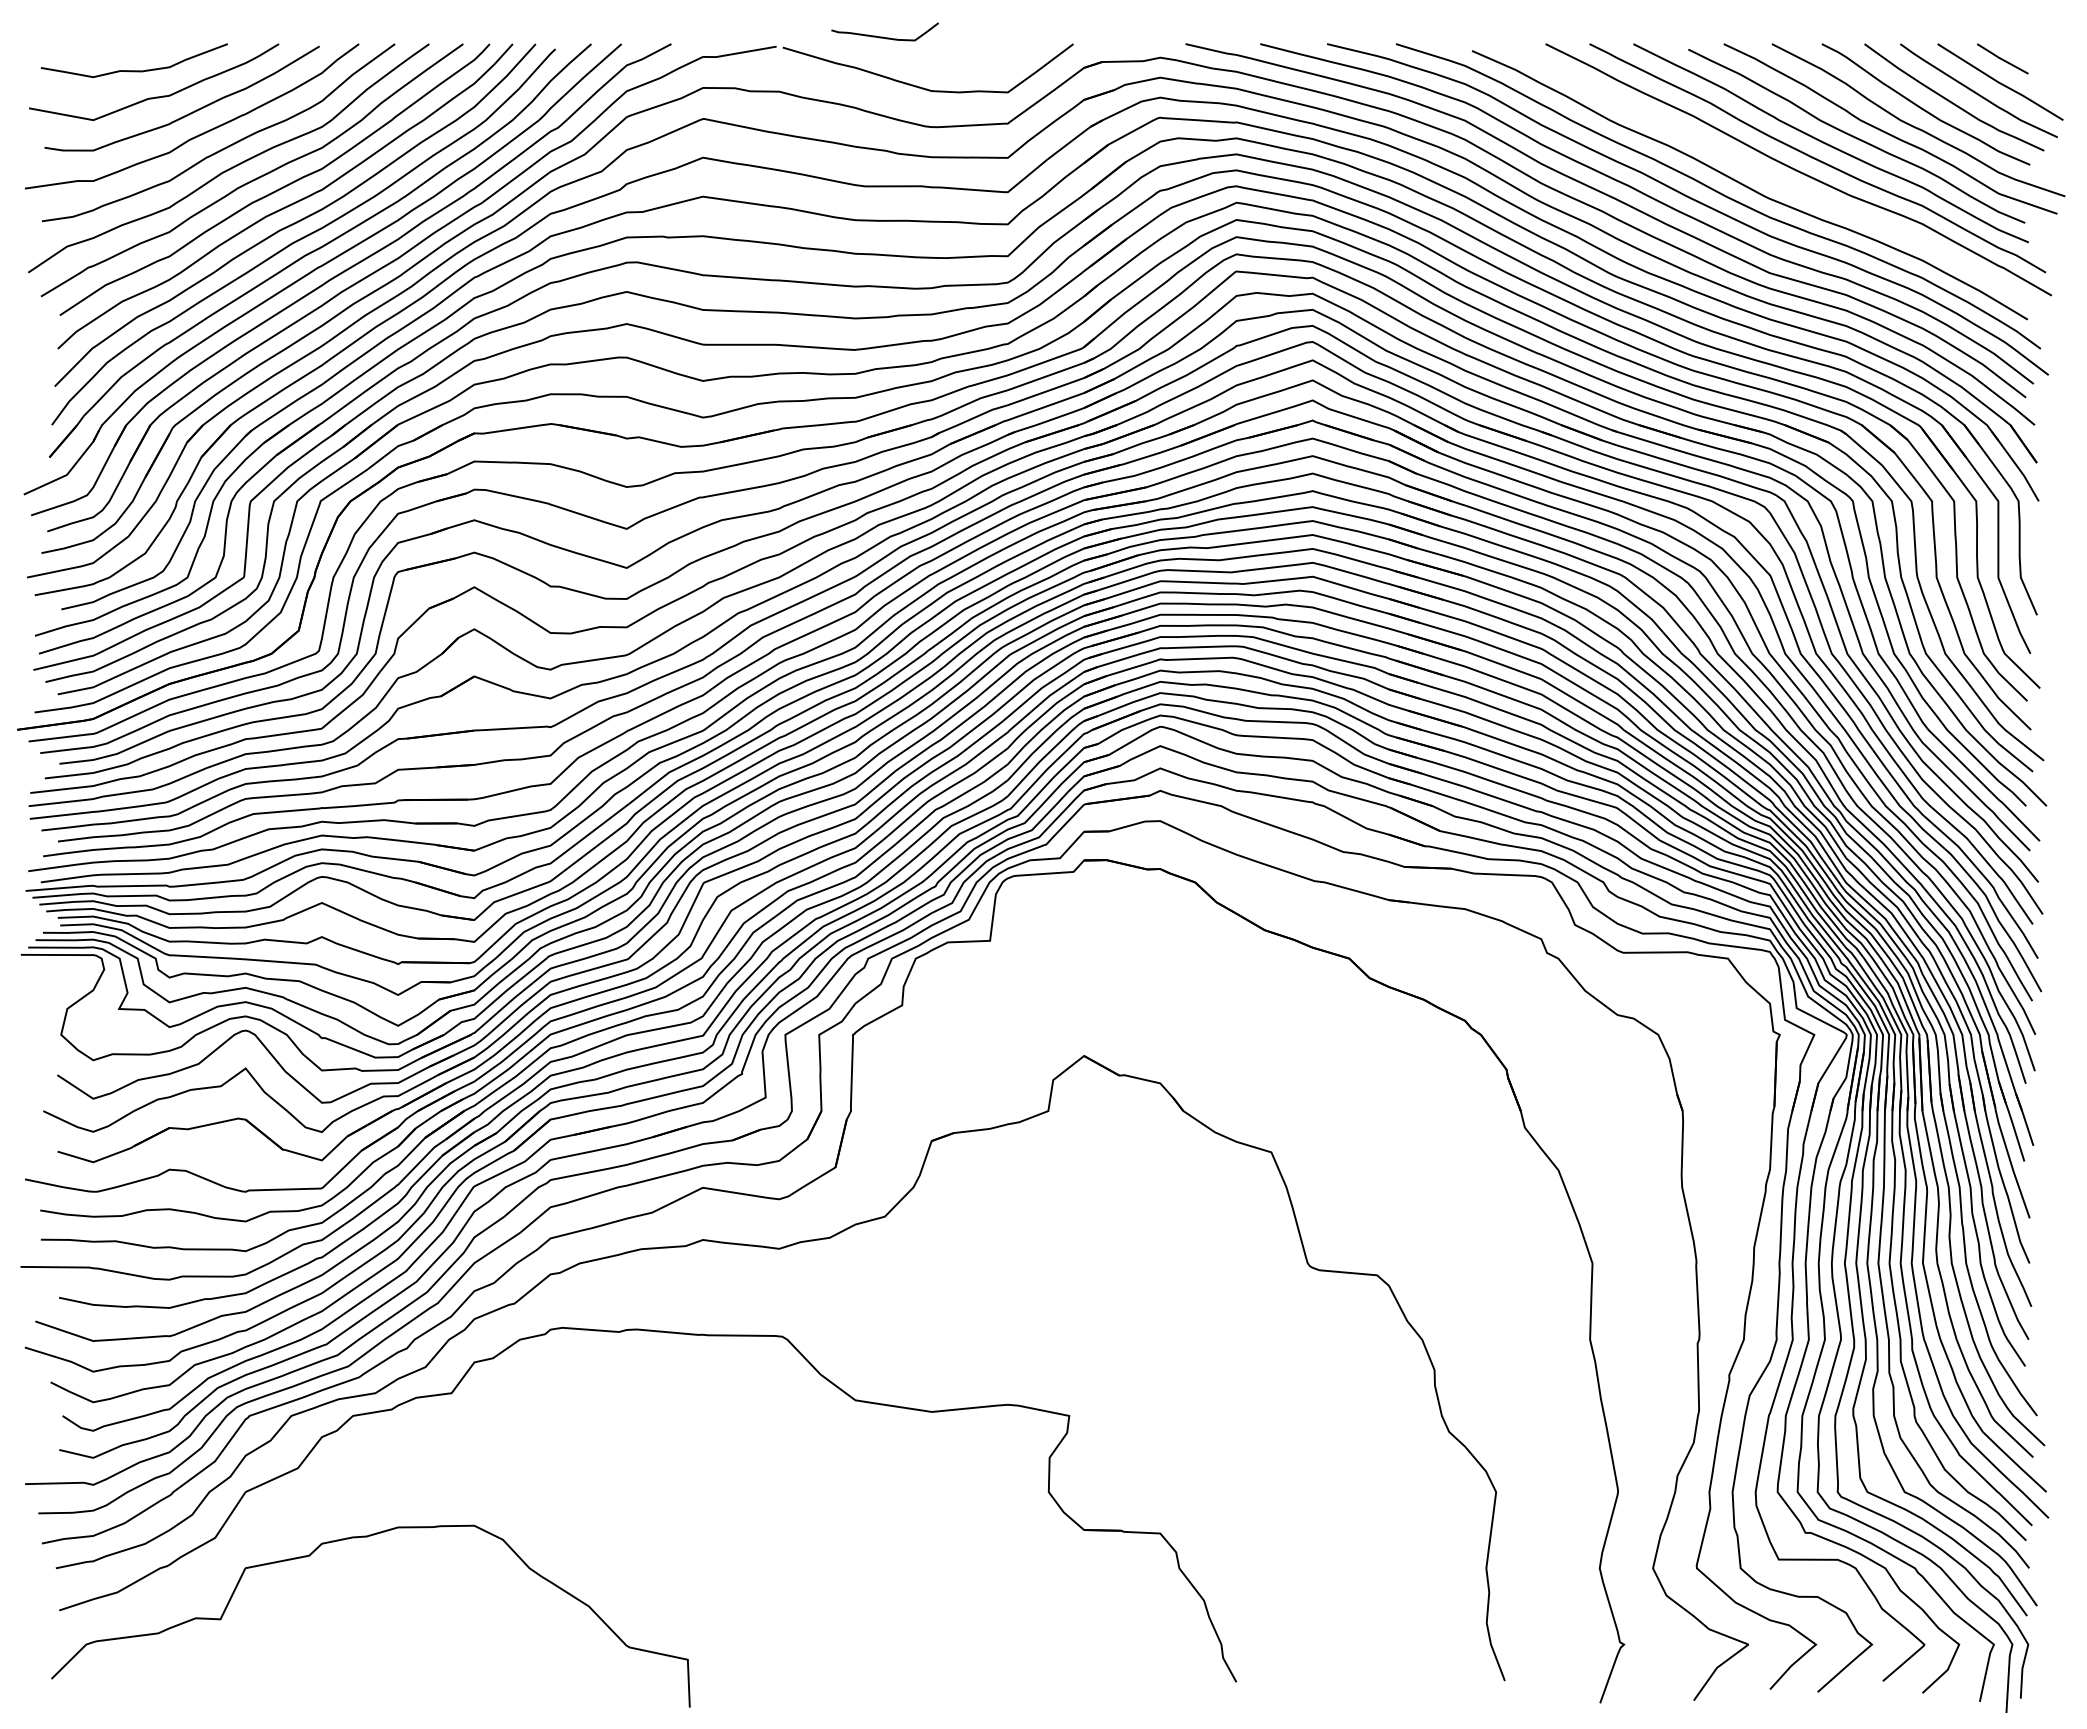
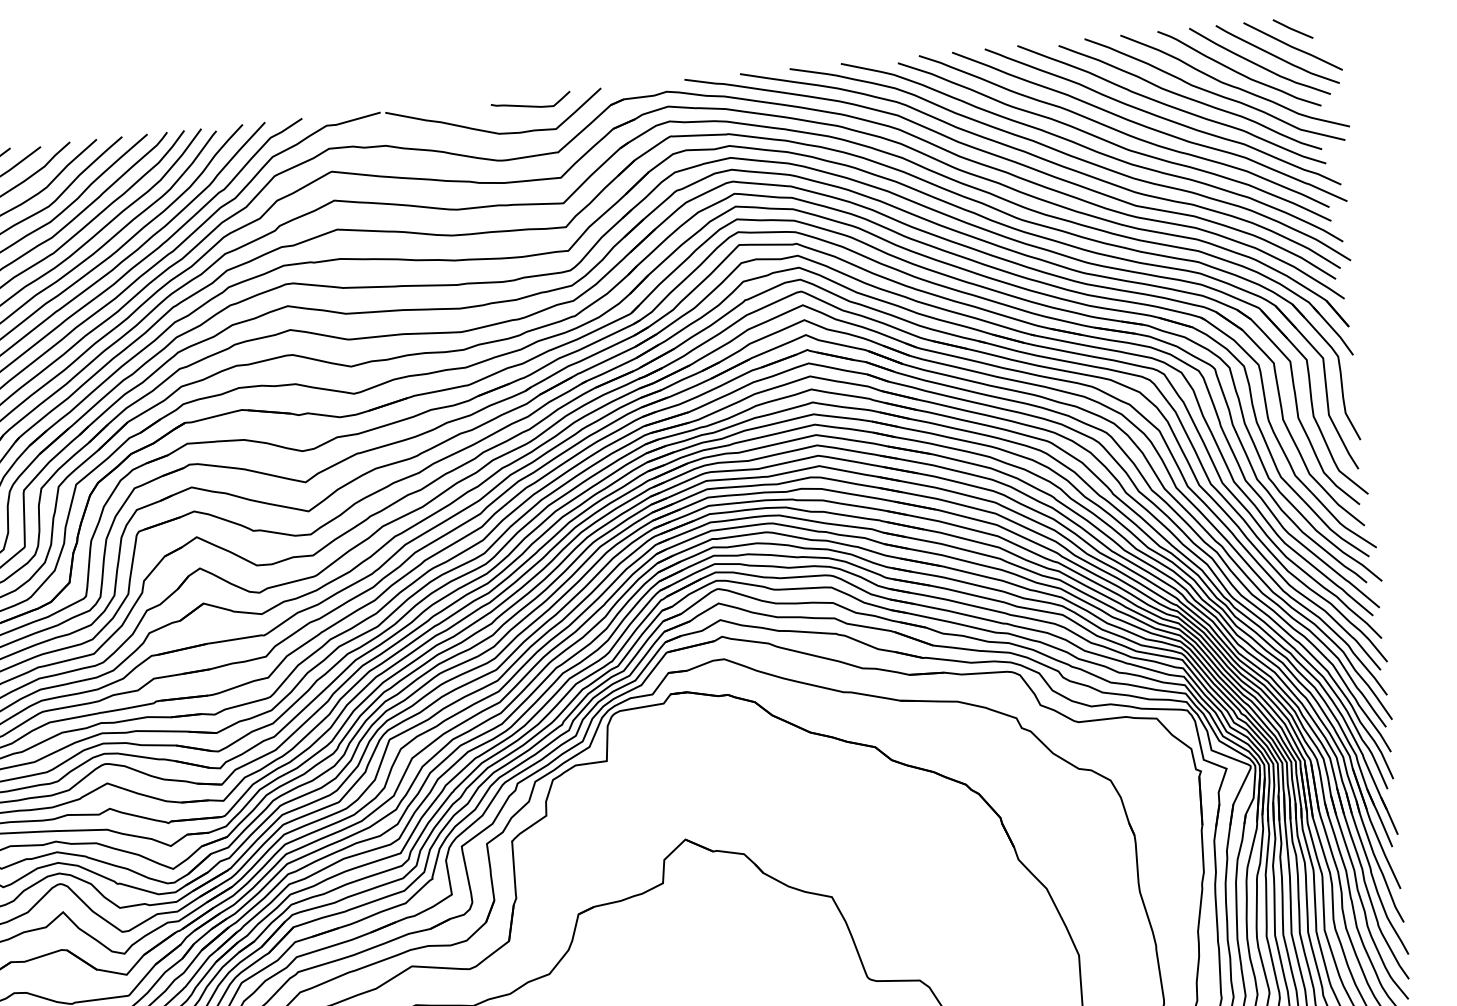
curve: (883, 36) -> (530, 105), moved
curve: (1763, 173) -> (1123, 132), added

